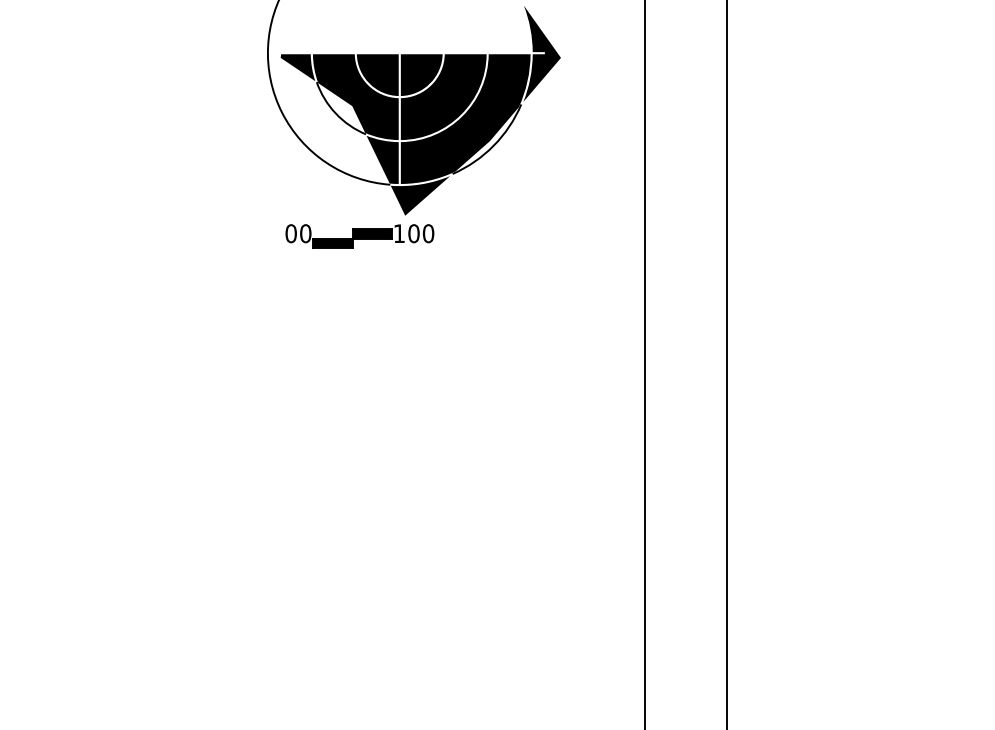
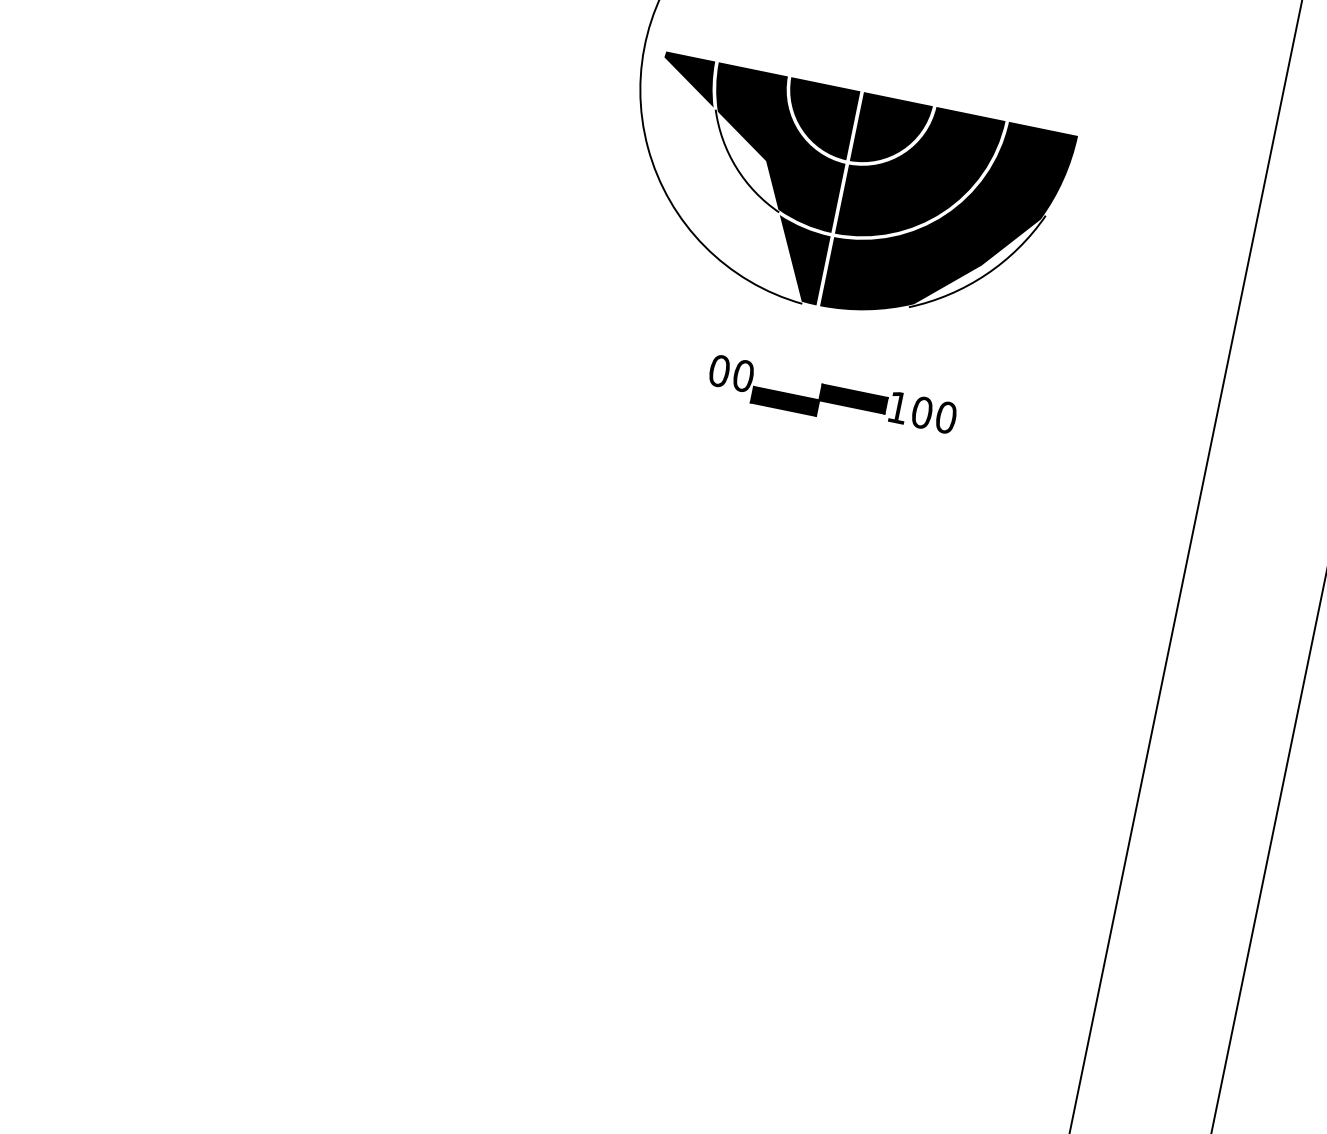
fill: (542, 53) -> (1098, 138), removed
fill: (420, 195) -> (848, 331), removed
part: (359, 236) -> (831, 398), moved

